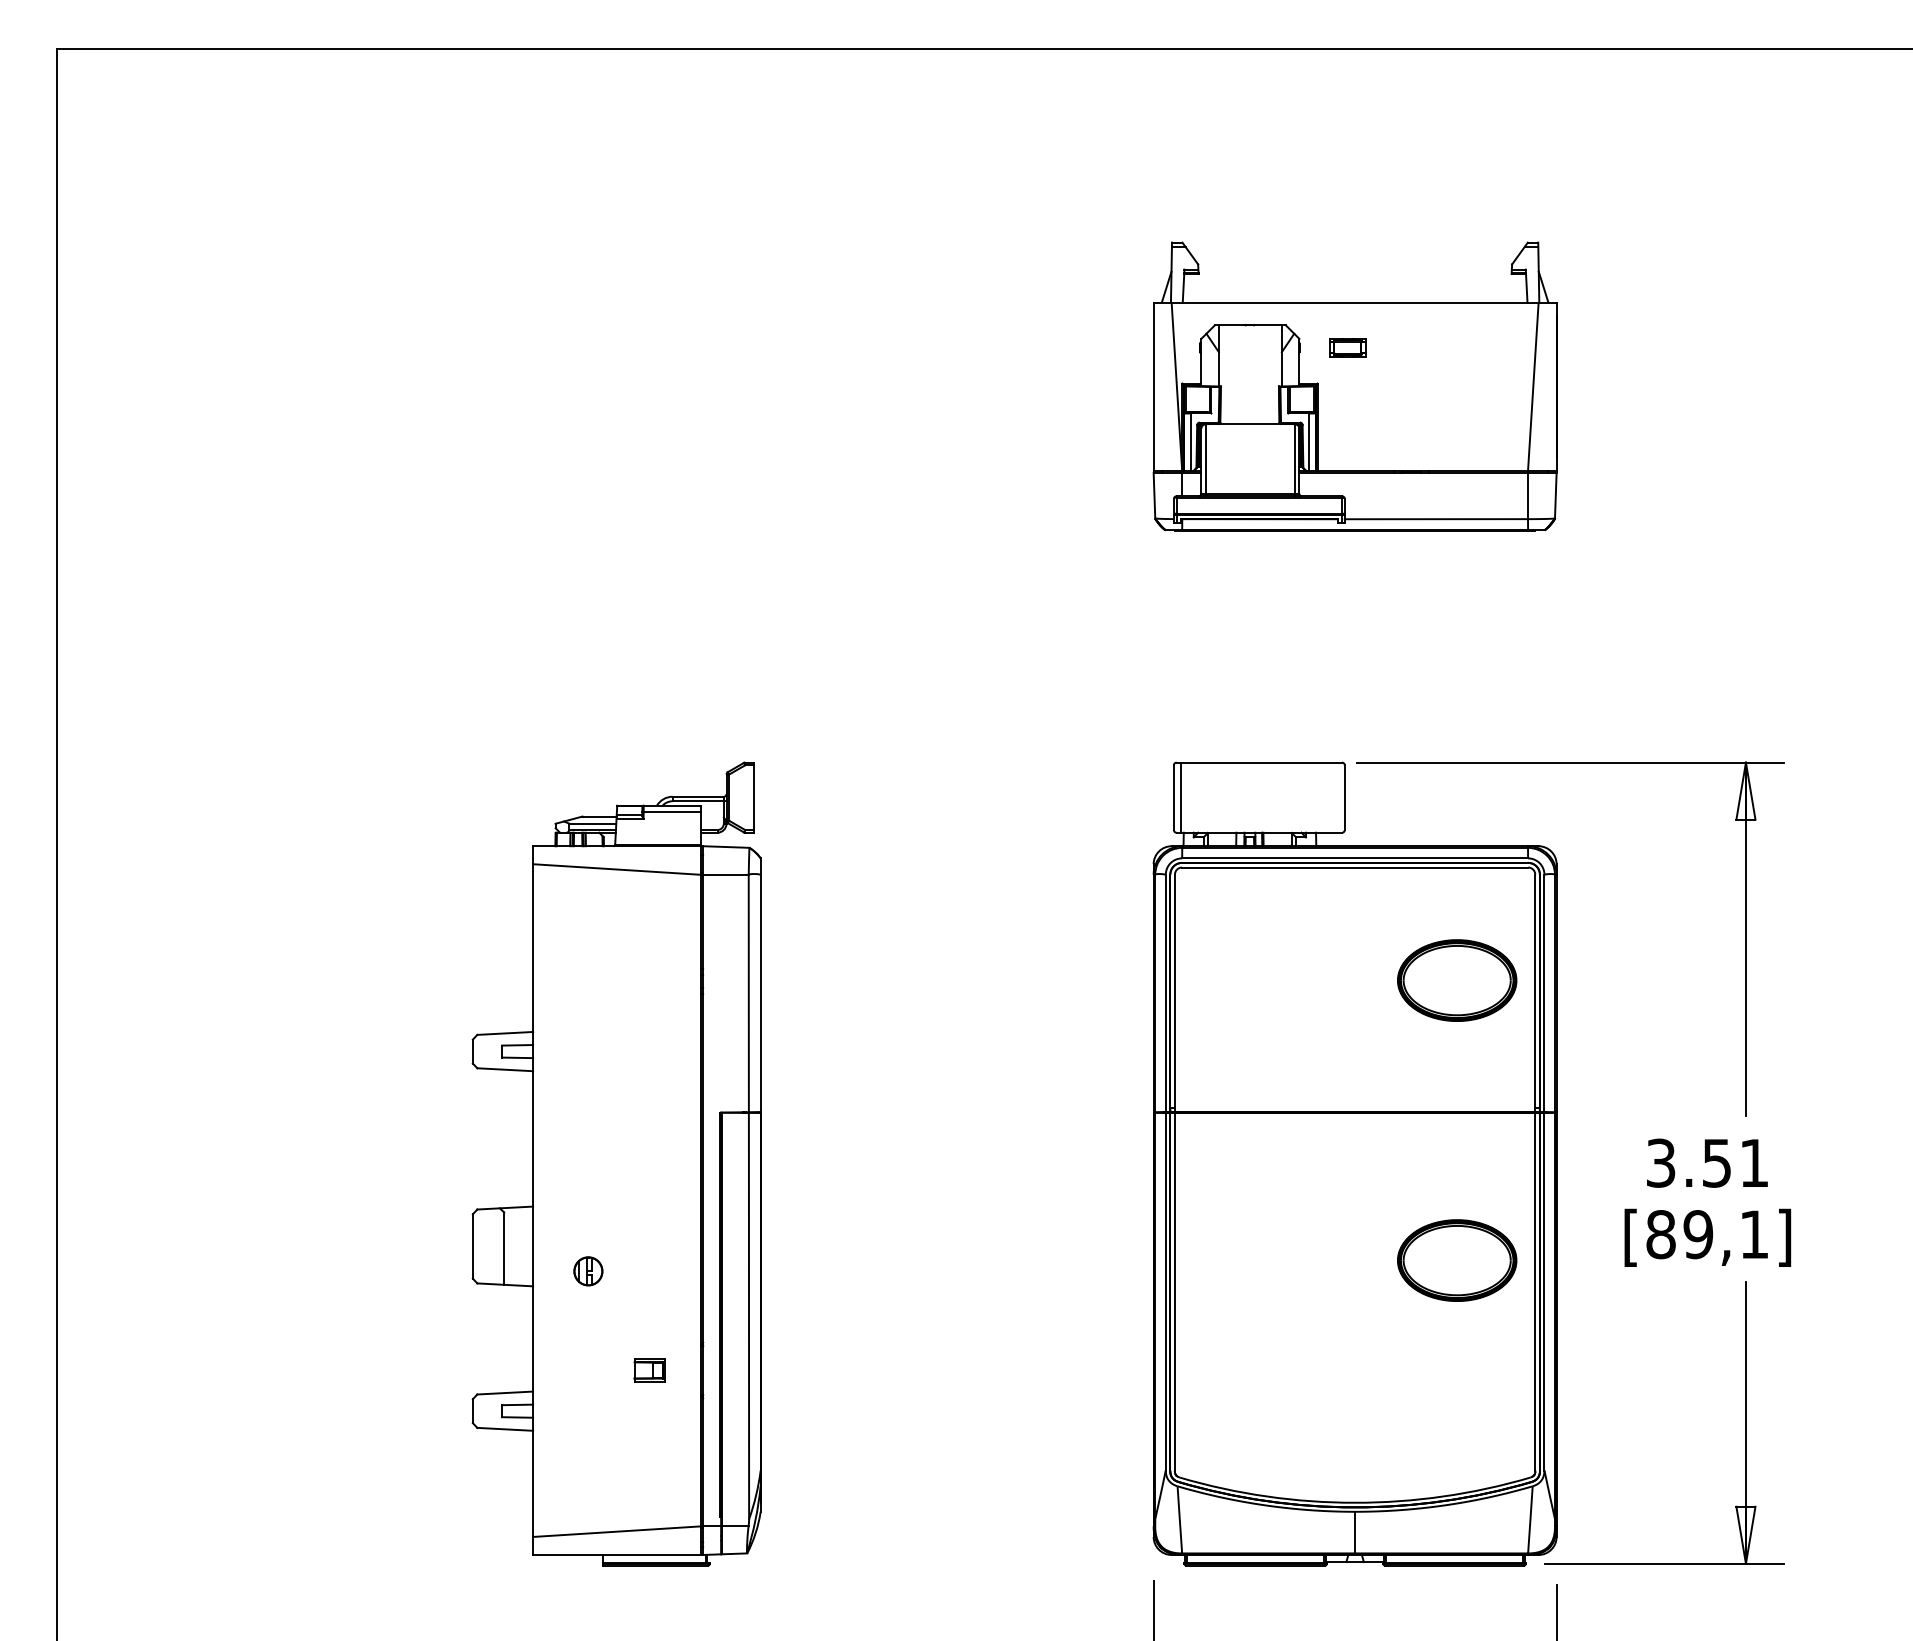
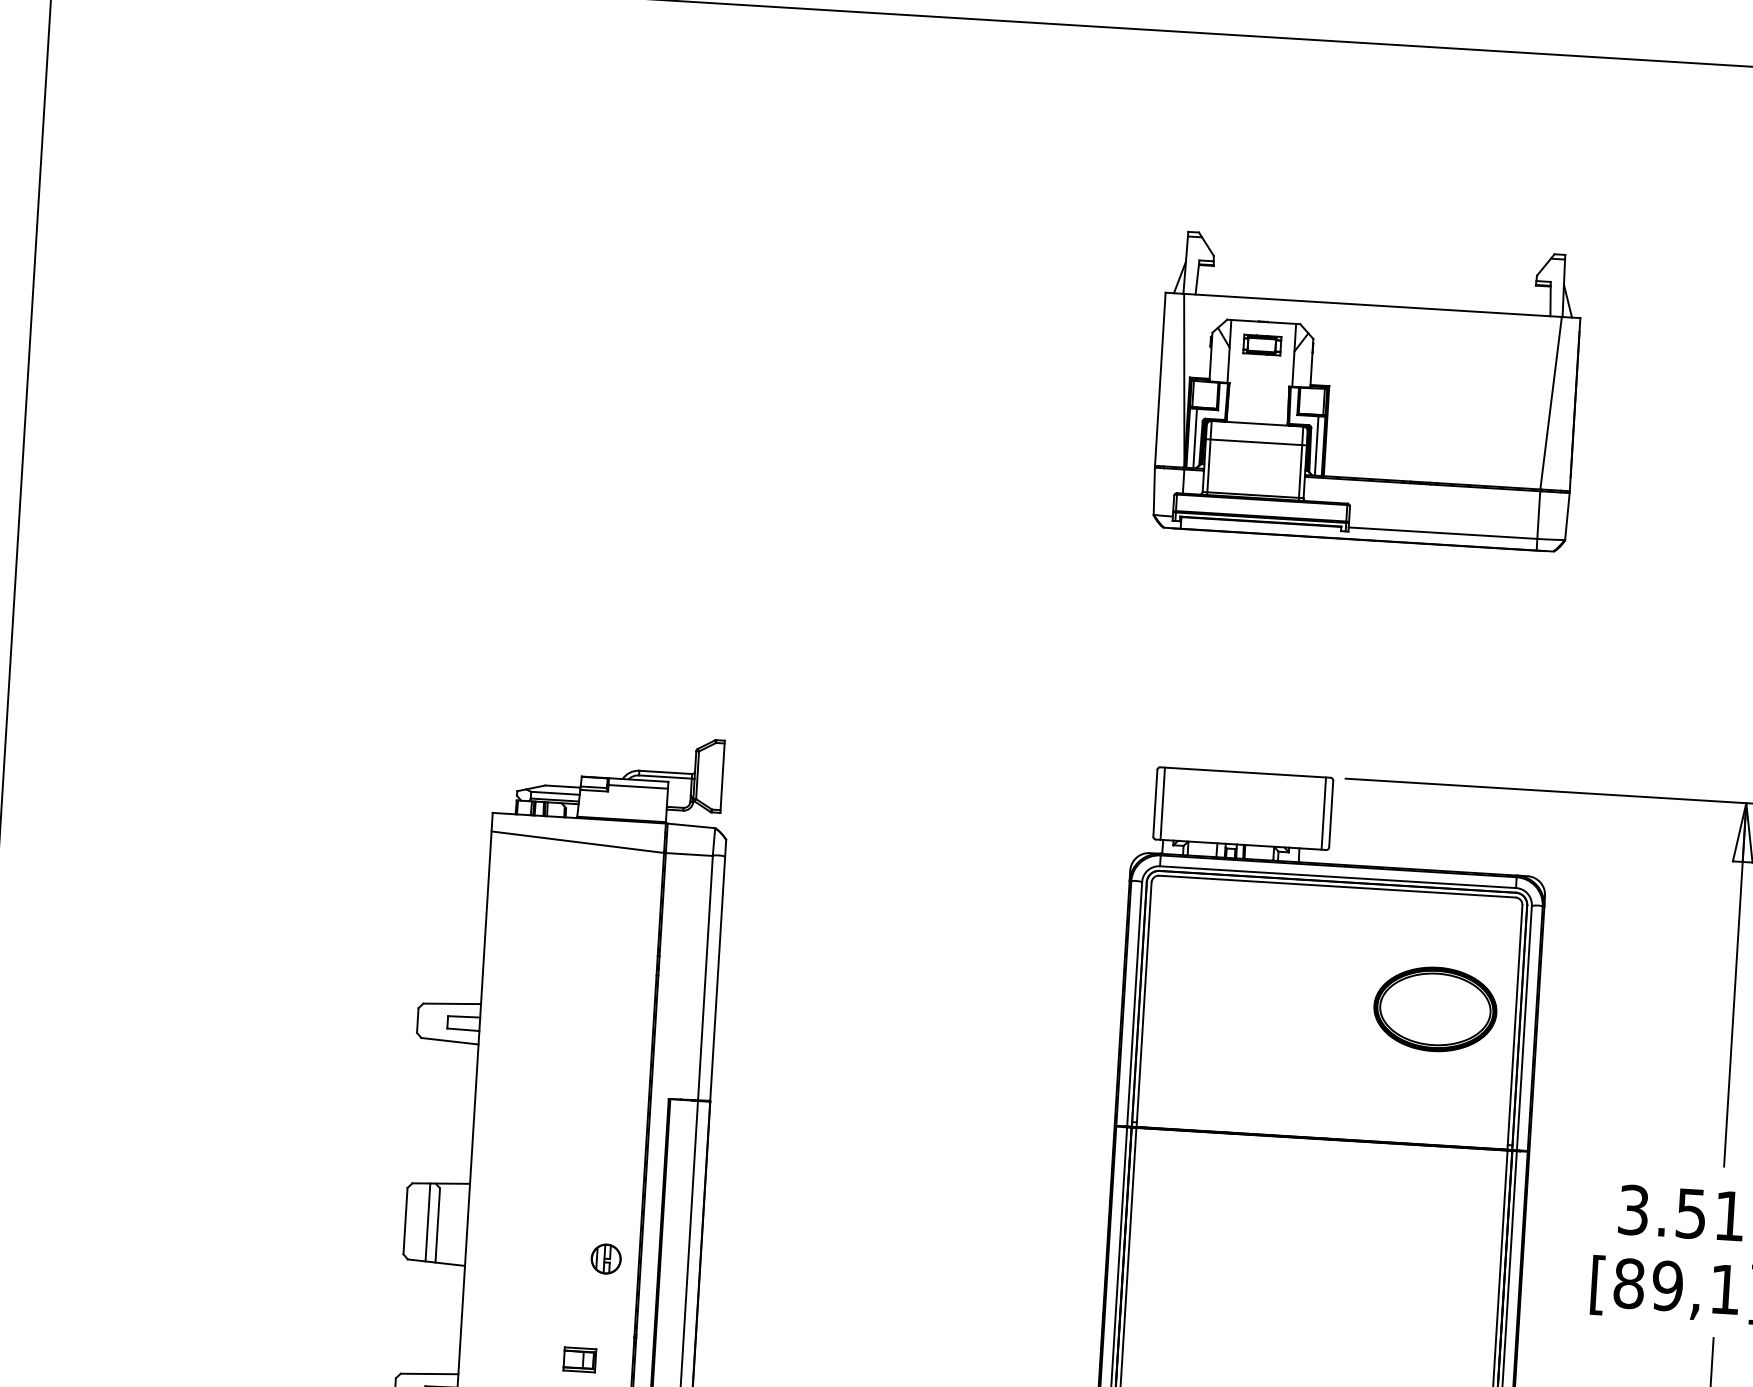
part: (1347, 347) -> (1261, 344), moved
line: (1250, 442) -> (1256, 442), added
line: (1337, 797) -> (1323, 813), added
line: (494, 1246) -> (427, 1222), added
part: (1457, 1260) -> (1418, 1297), removed
part: (588, 1271) -> (606, 1259), moved

